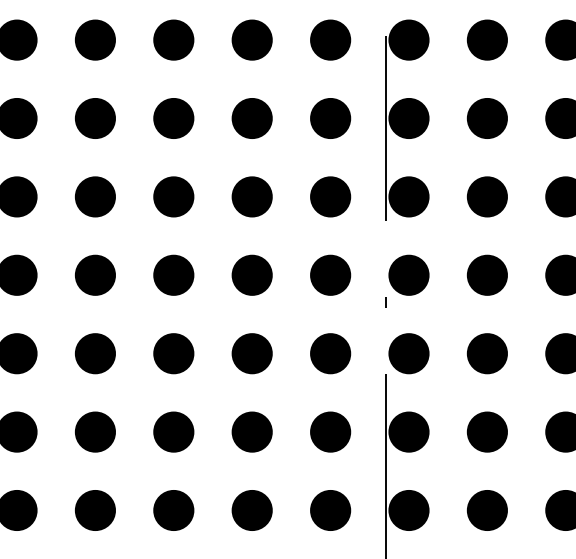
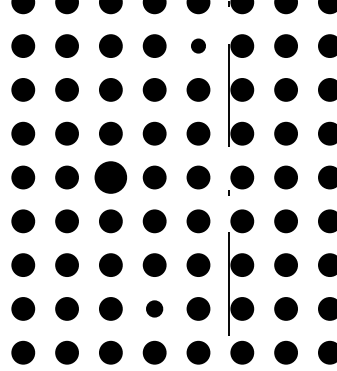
part: (330, 39) -> (198, 45), size x0.6
part: (173, 275) -> (110, 177), size x1.4
part: (251, 509) -> (154, 308), size x0.7

